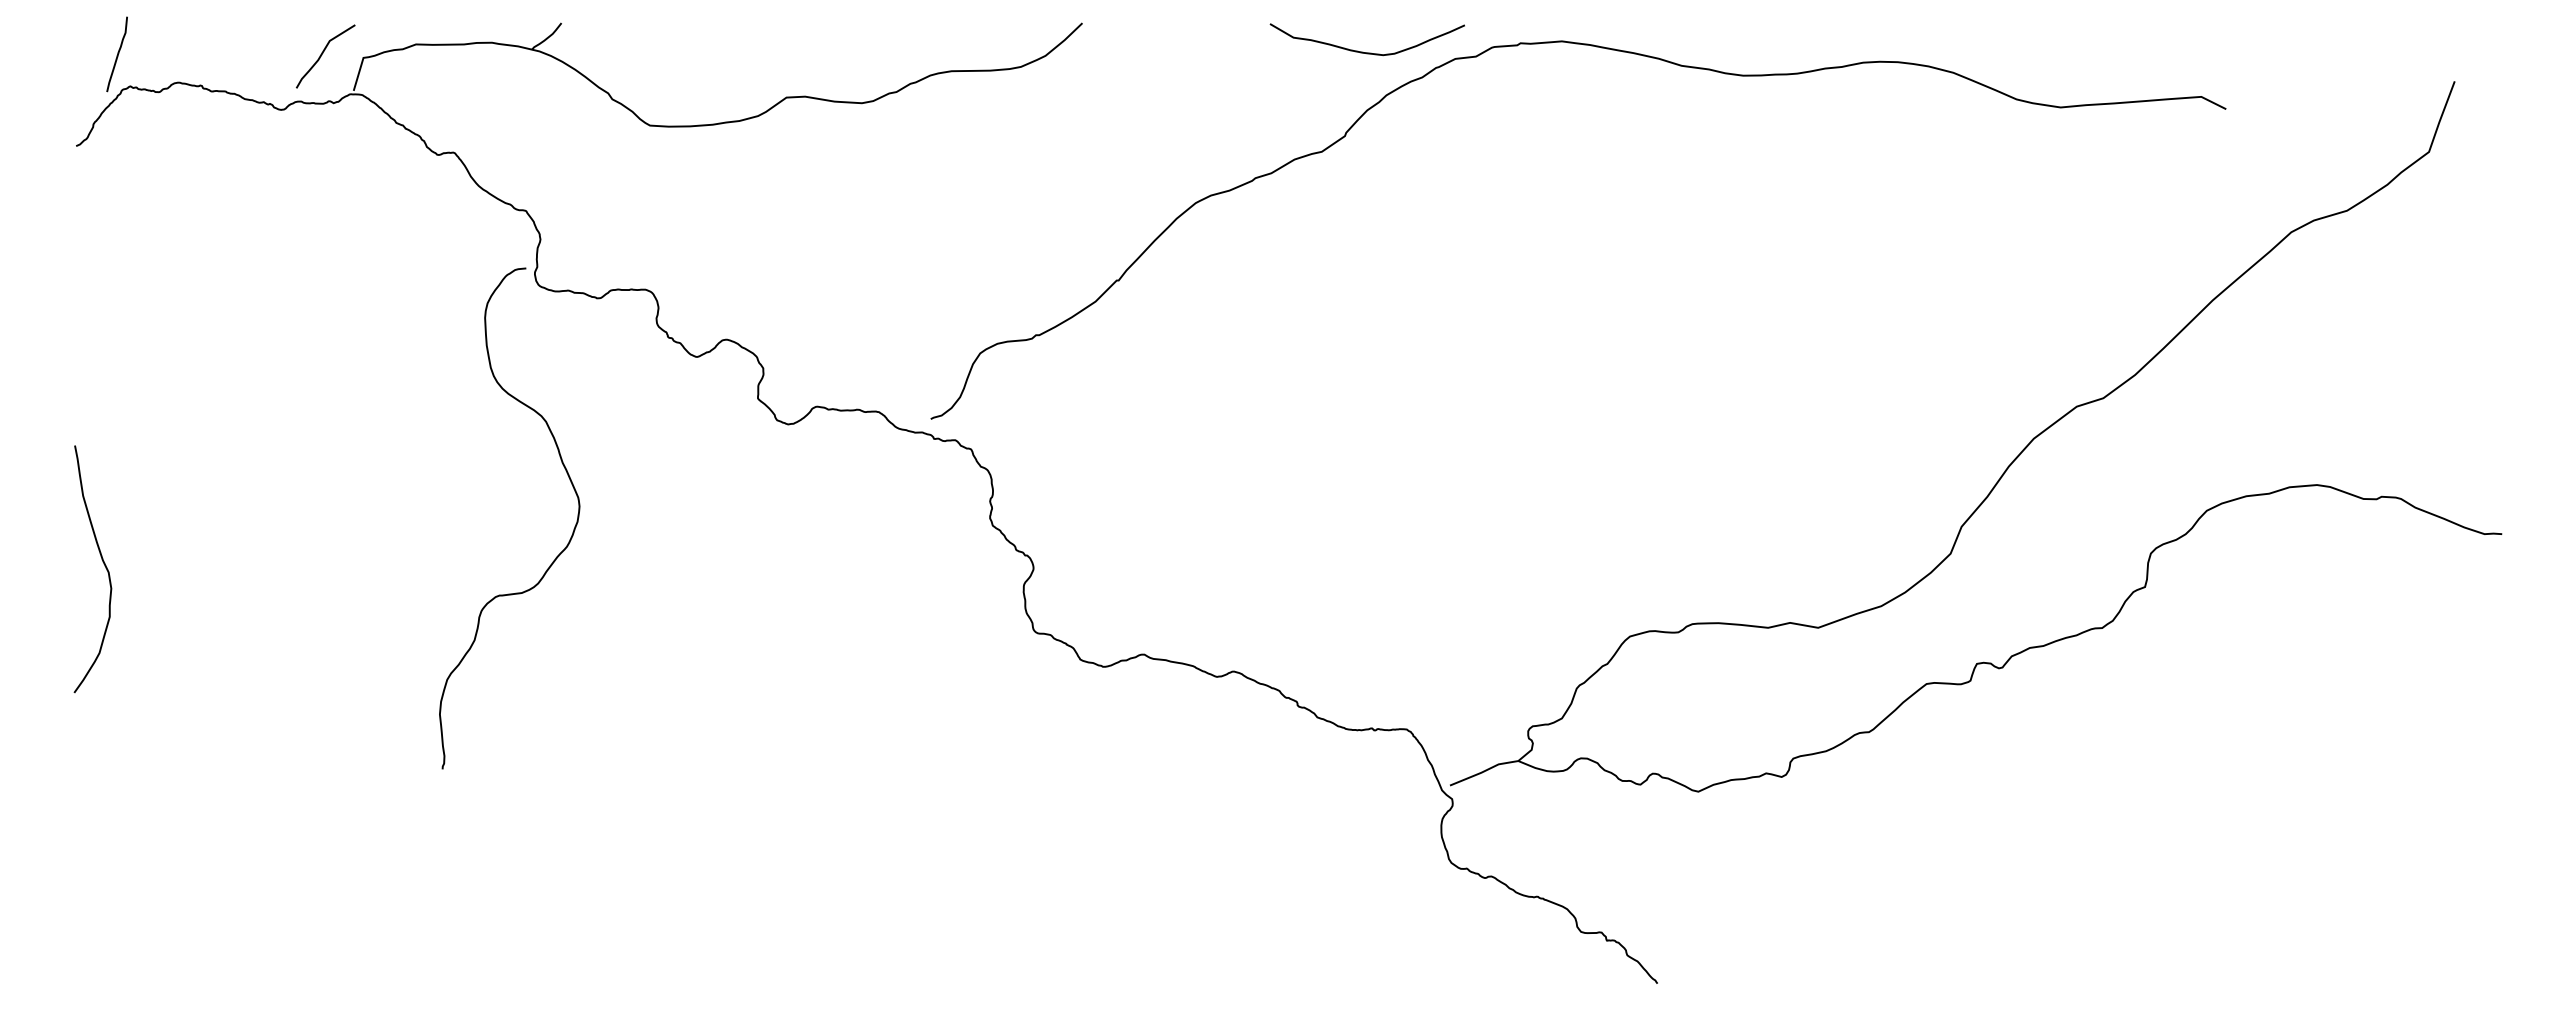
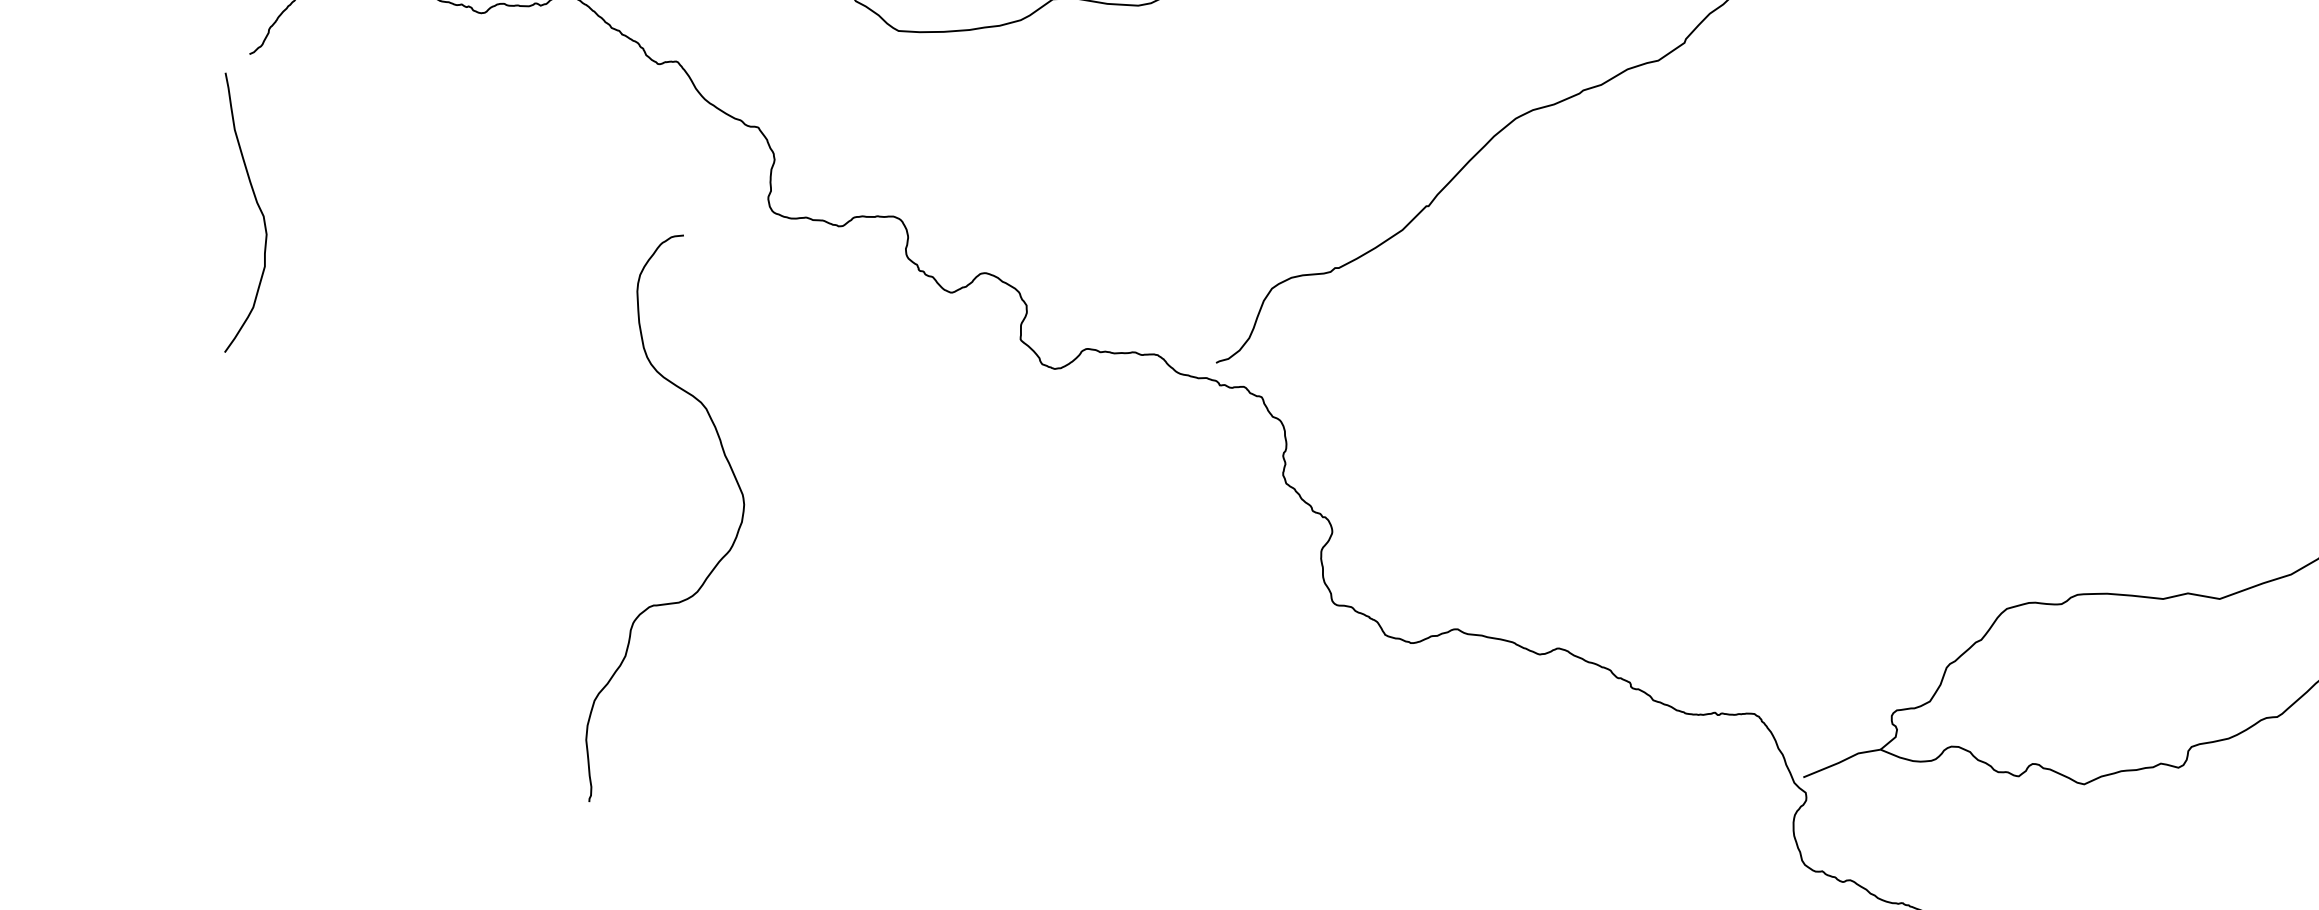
curve: (555, 557) -> (716, 562), moved
curve: (103, 564) -> (257, 207), moved

